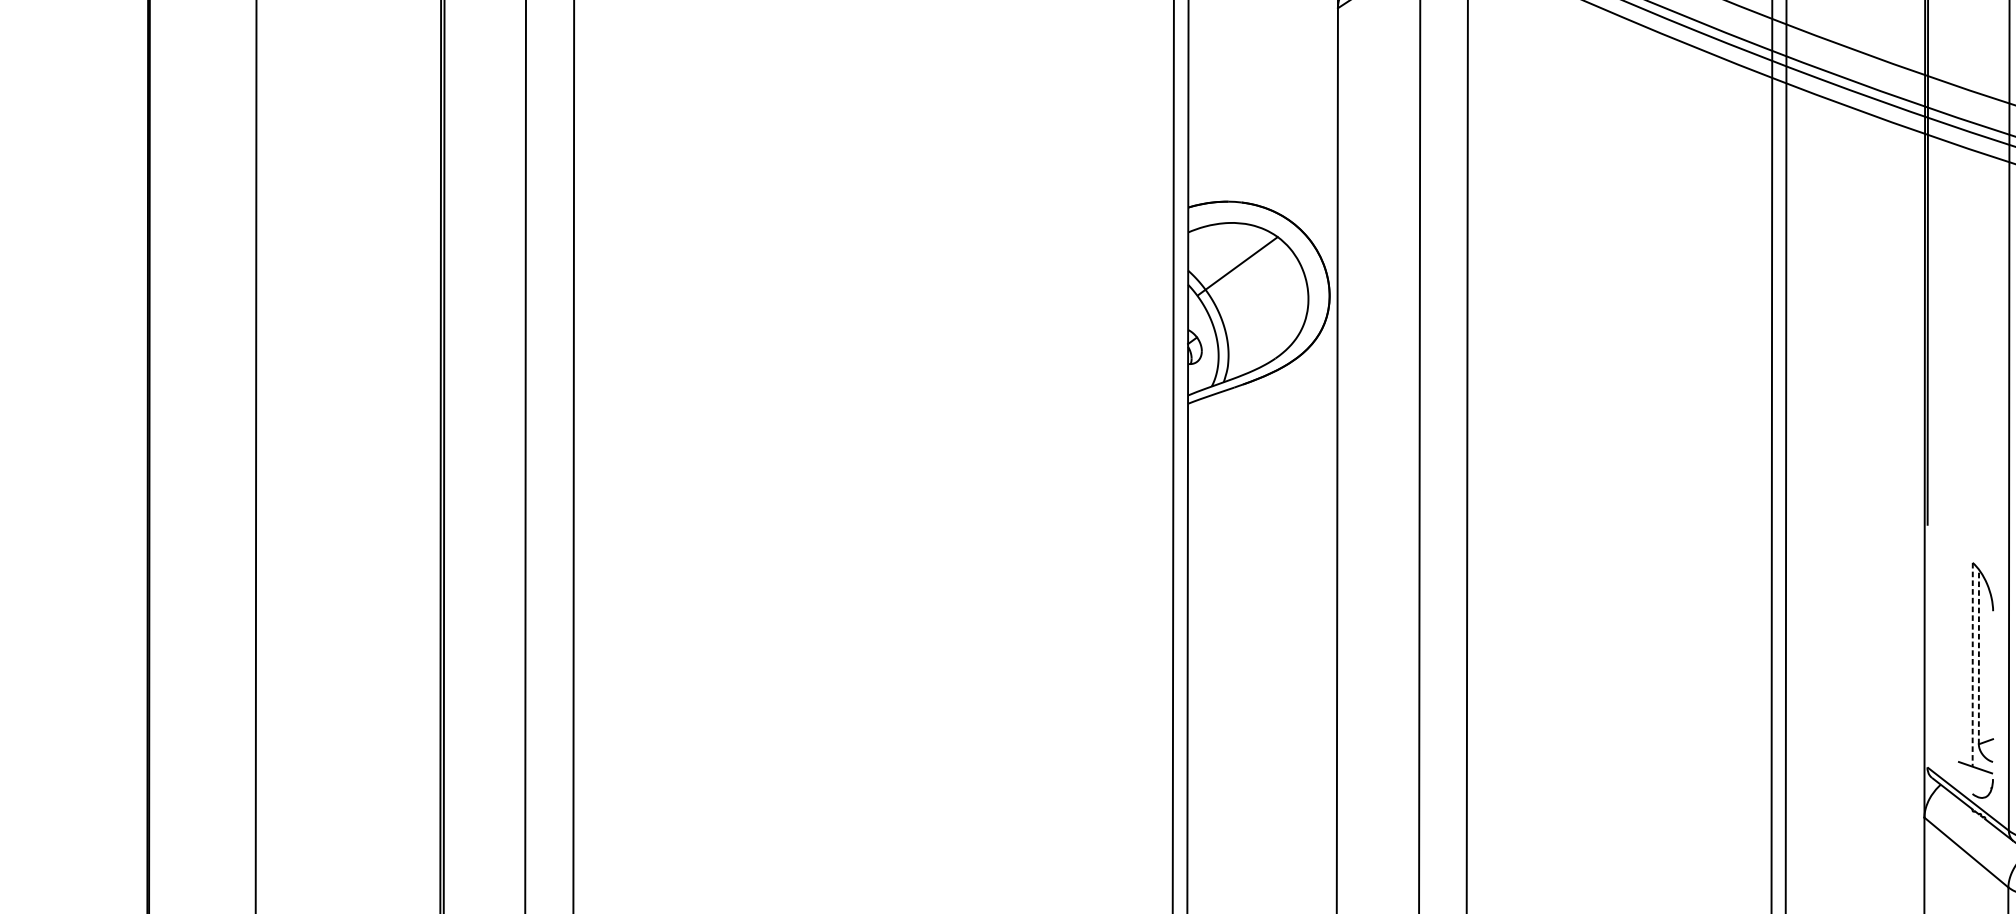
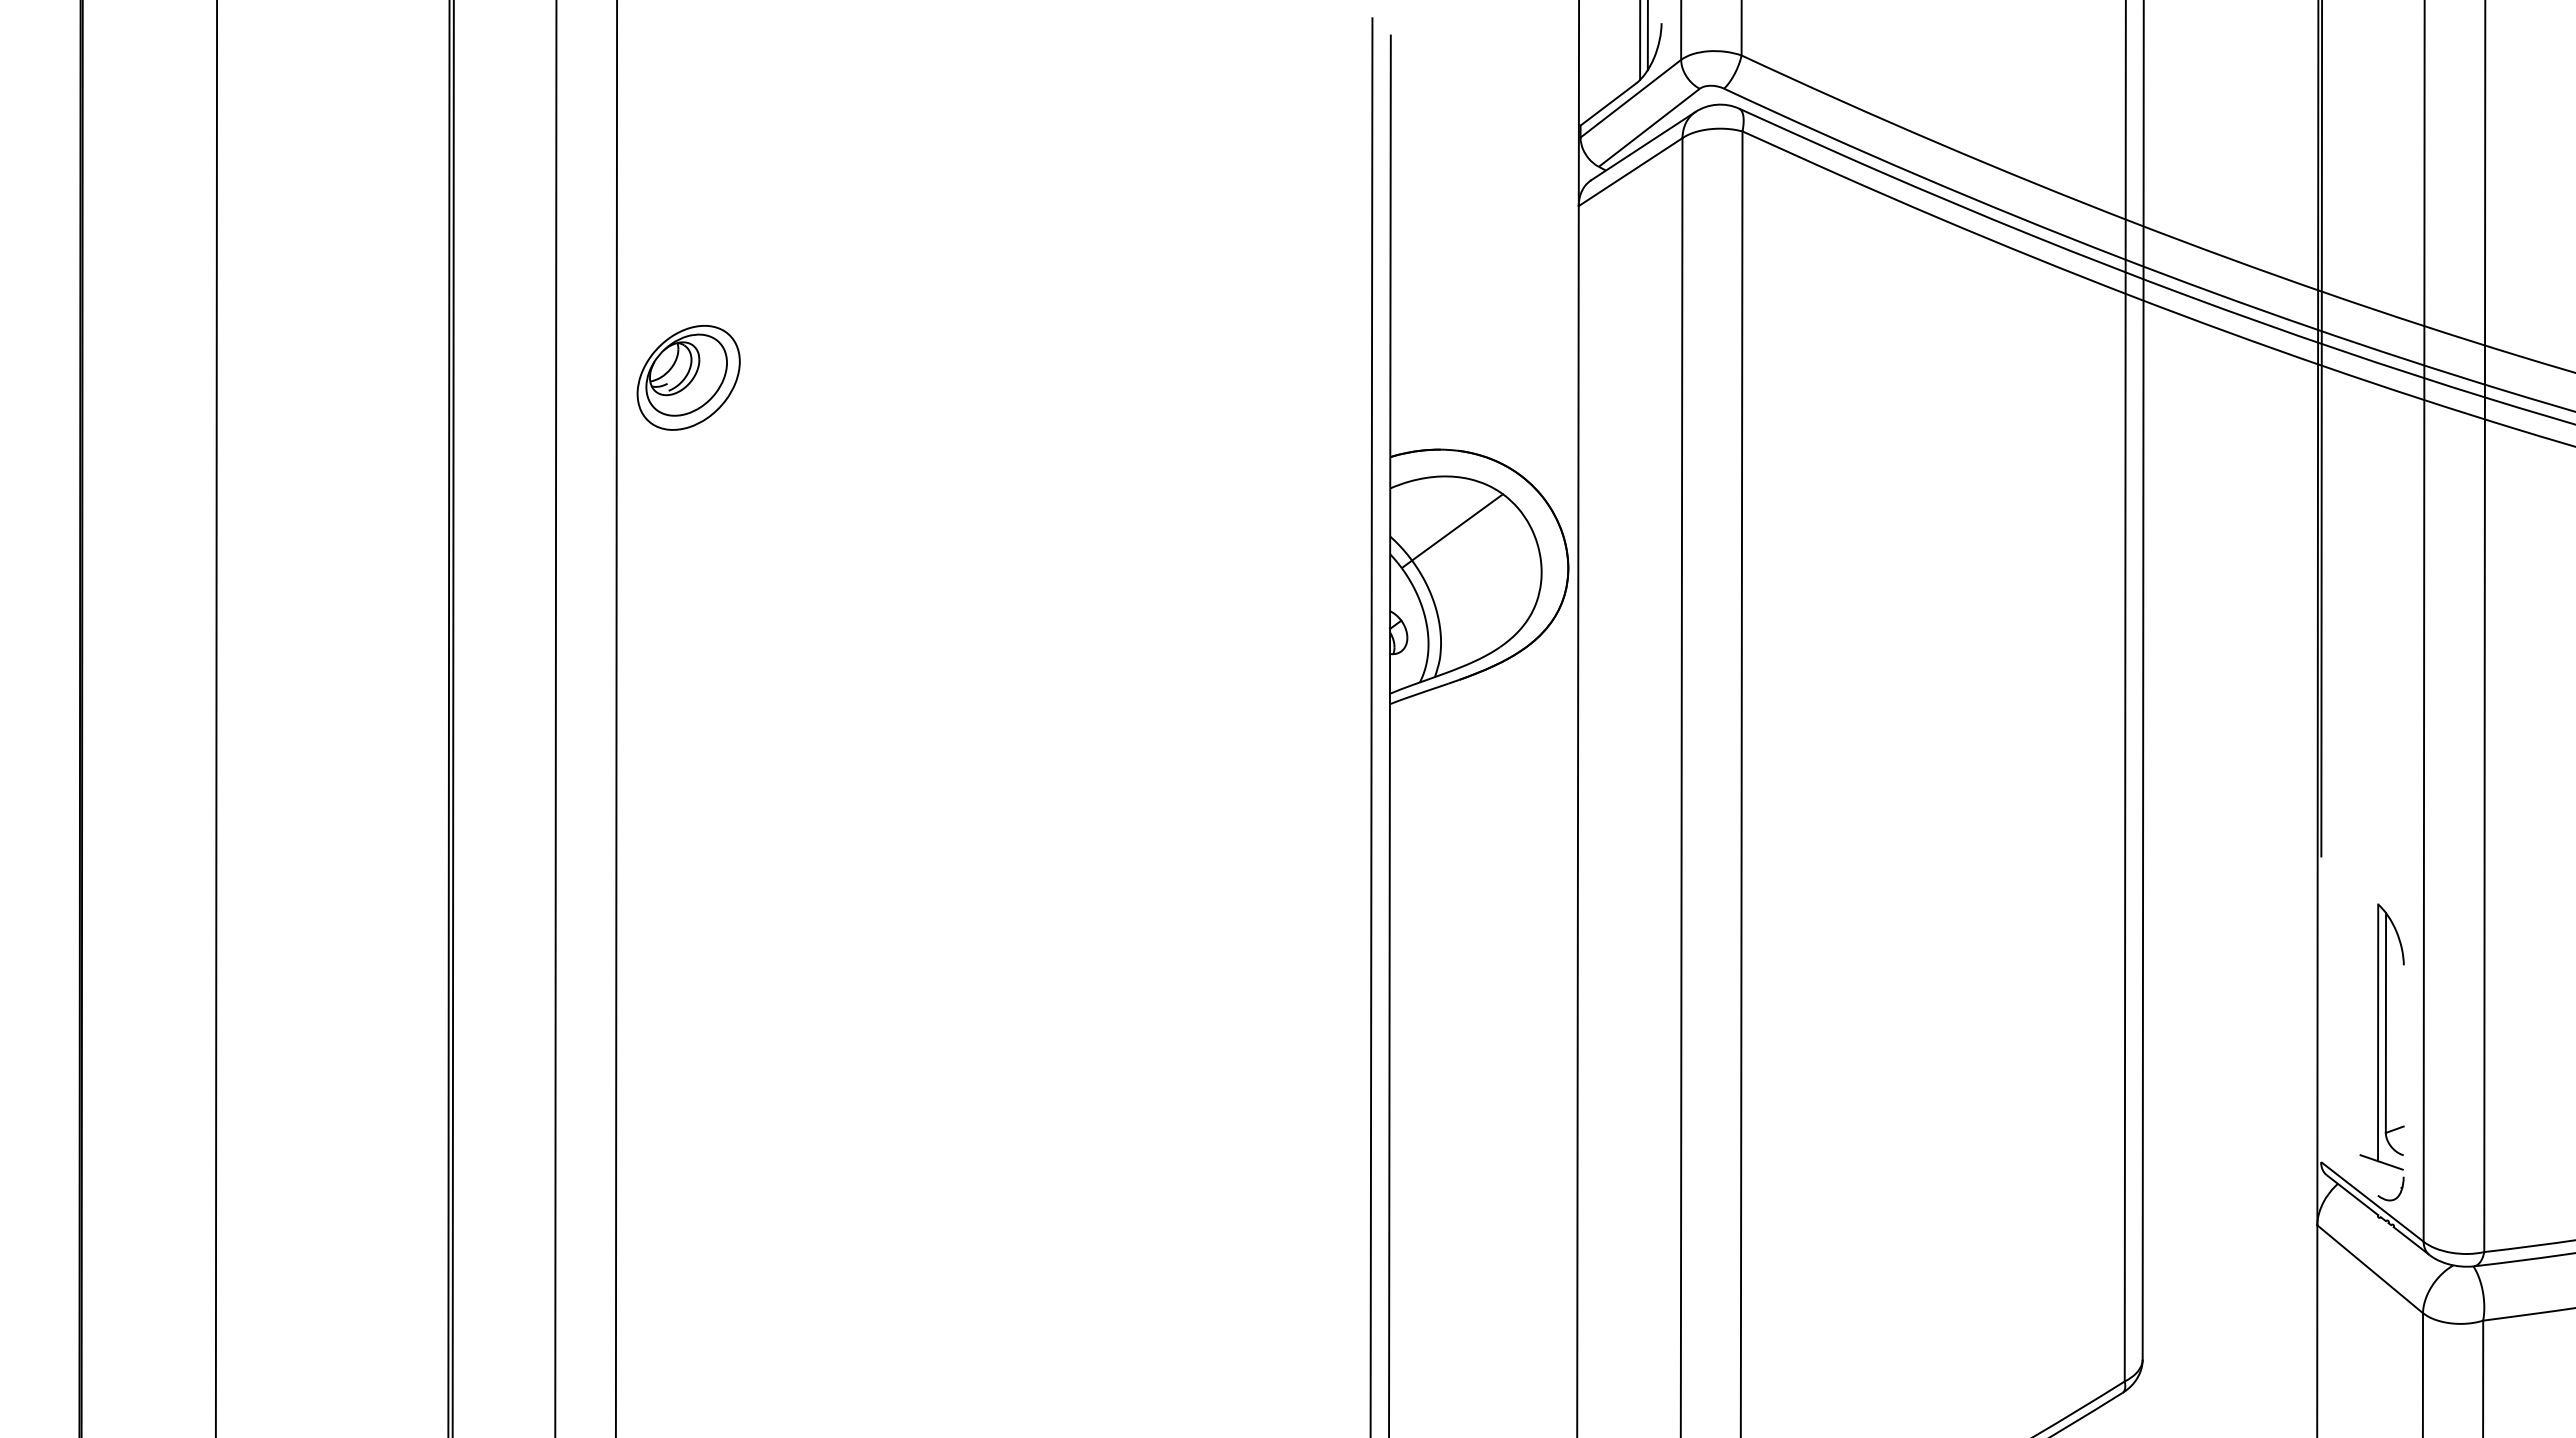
part: (630, 144) -> (688, 377), added
line: (1978, 657) -> (2385, 1023), dashed -> solid
line: (1973, 665) -> (2378, 1033), dashed -> solid

